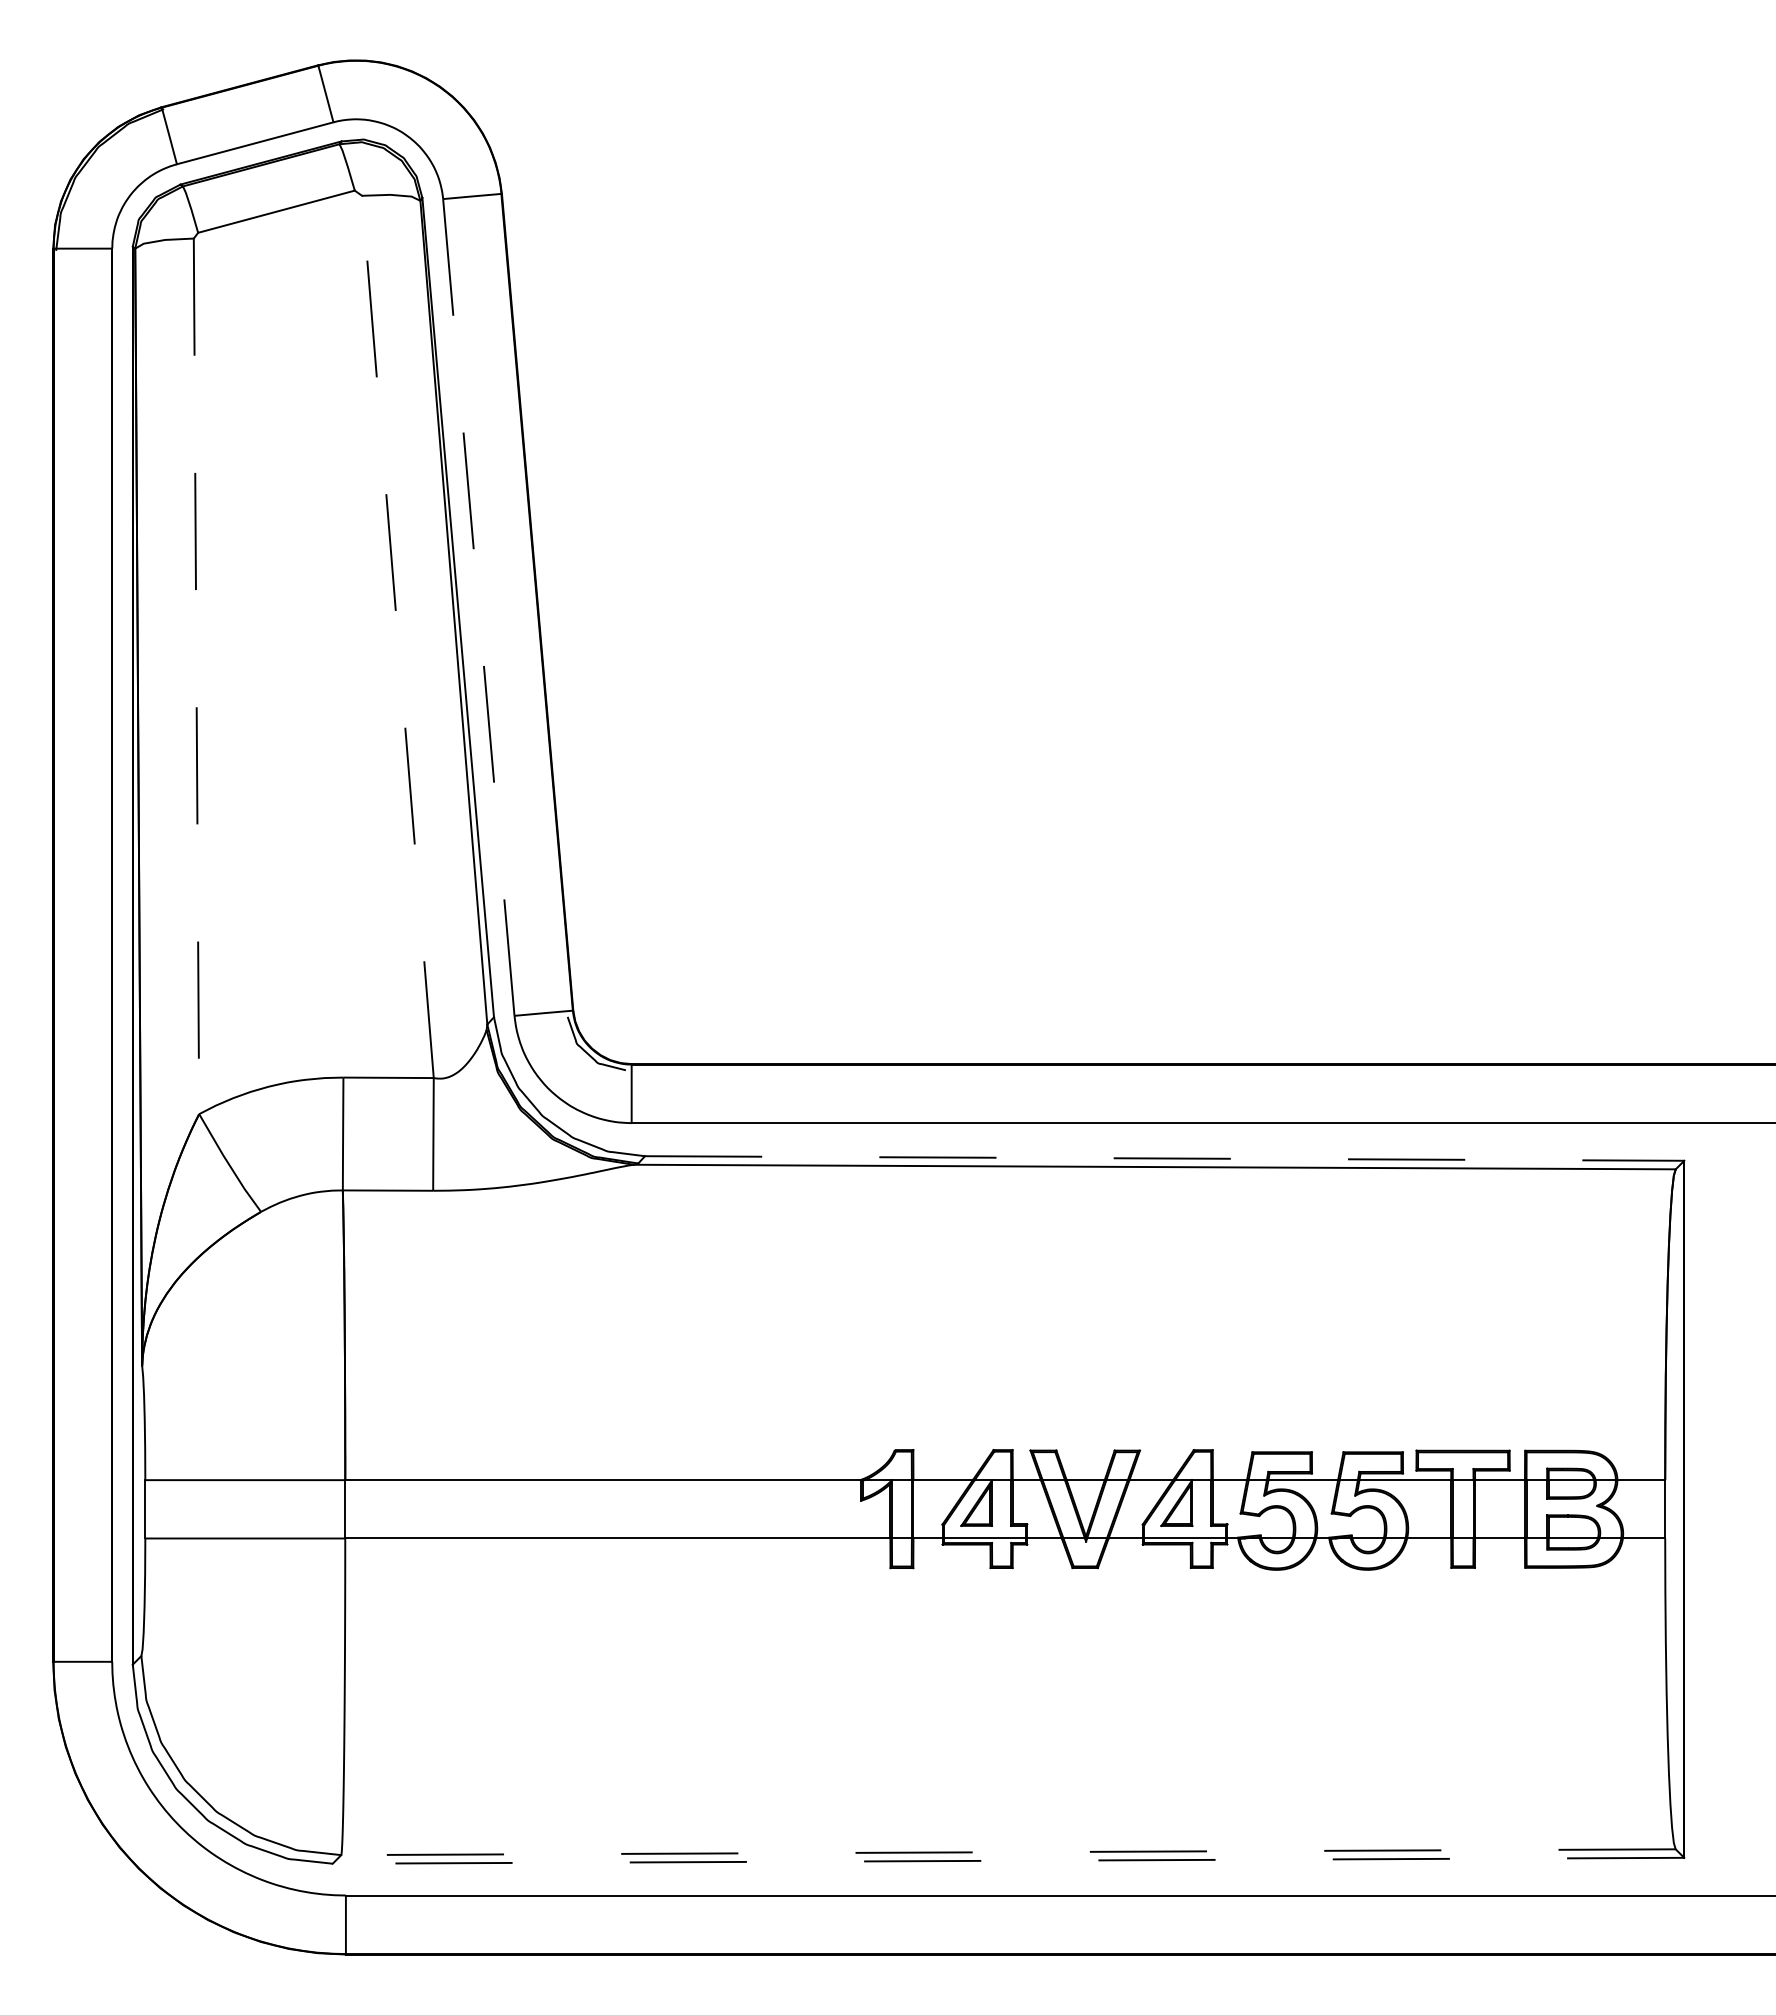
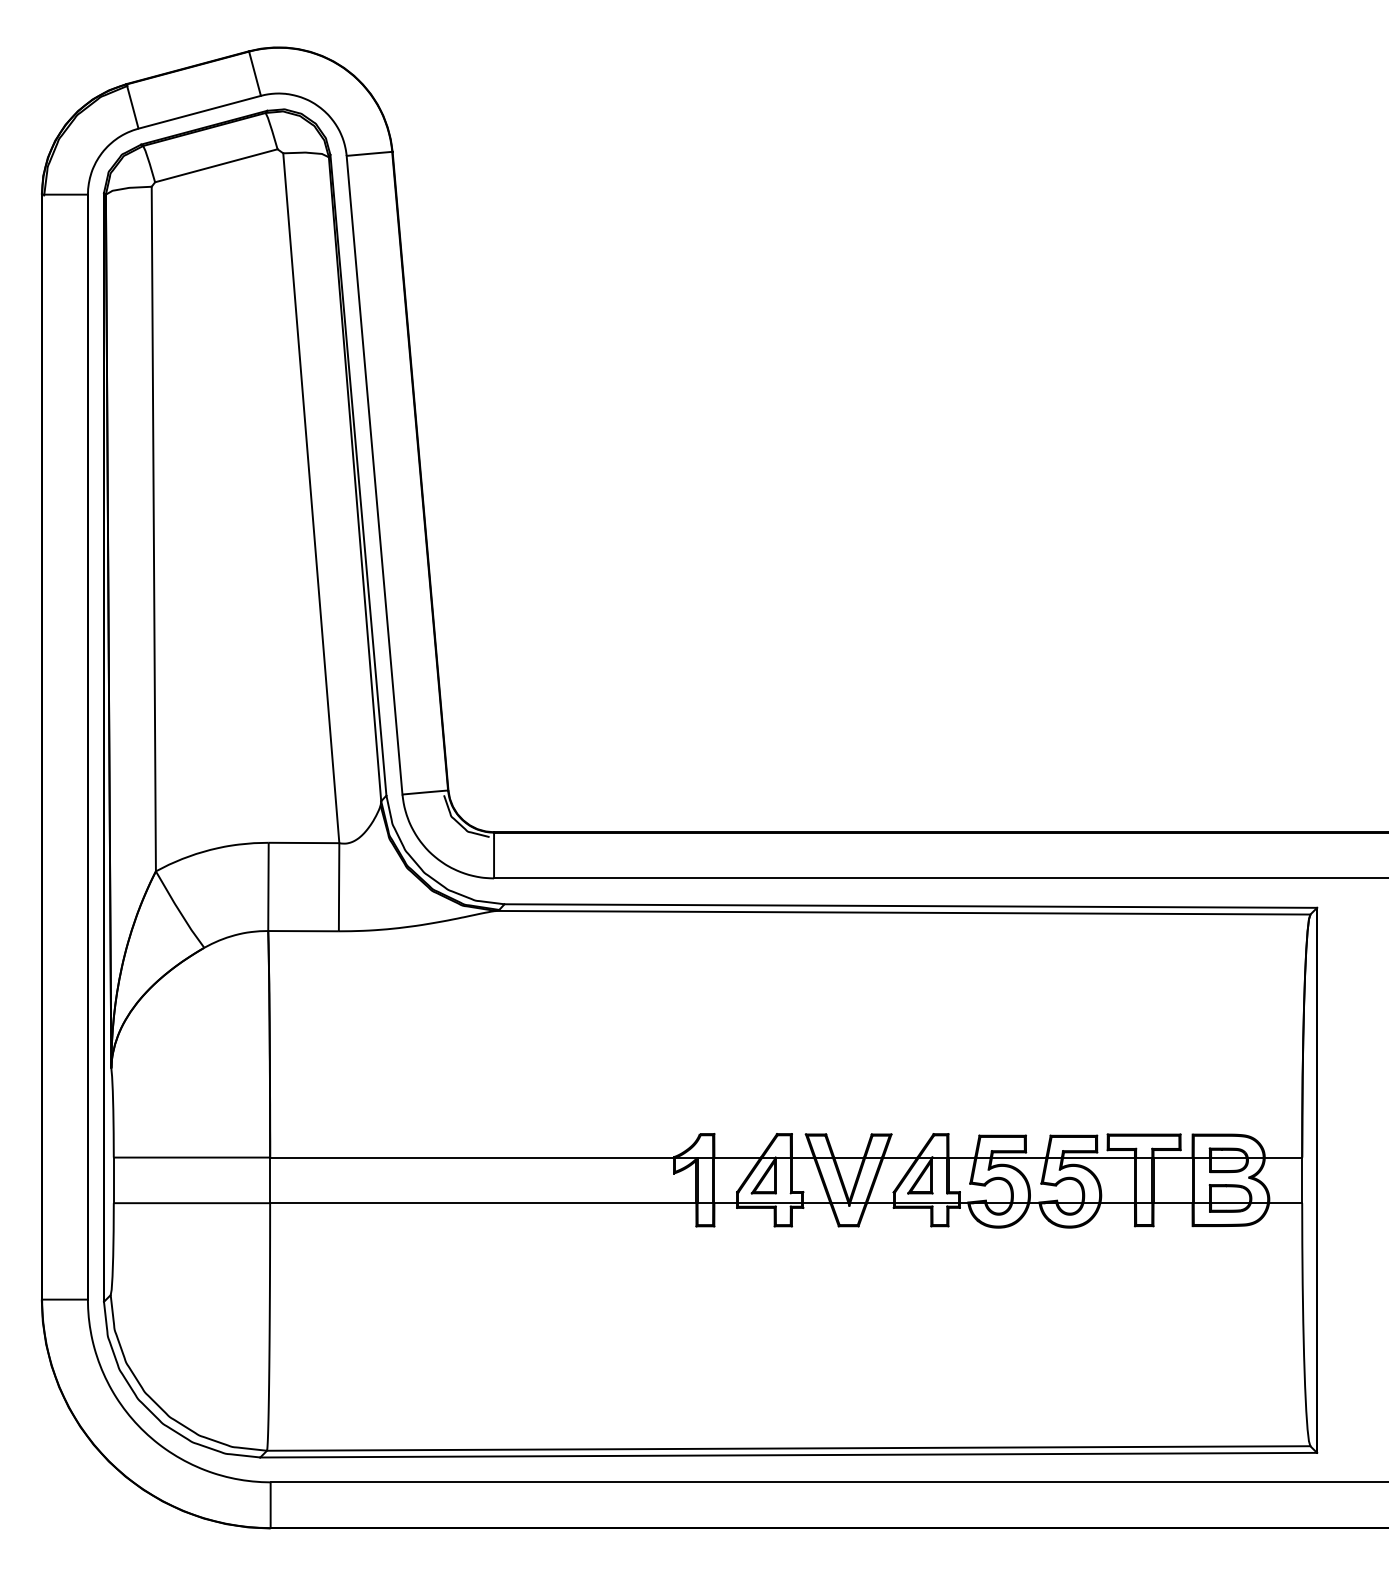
line: (478, 607) -> (374, 475), dashed -> solid
line: (397, 636) -> (310, 497), dashed -> solid
line: (196, 676) -> (153, 529), dashed -> solid
line: (1164, 1158) -> (910, 906), dashed -> solid
line: (1007, 1852) -> (787, 1448), dashed -> solid
line: (1008, 1860) -> (788, 1454), dashed -> solid

